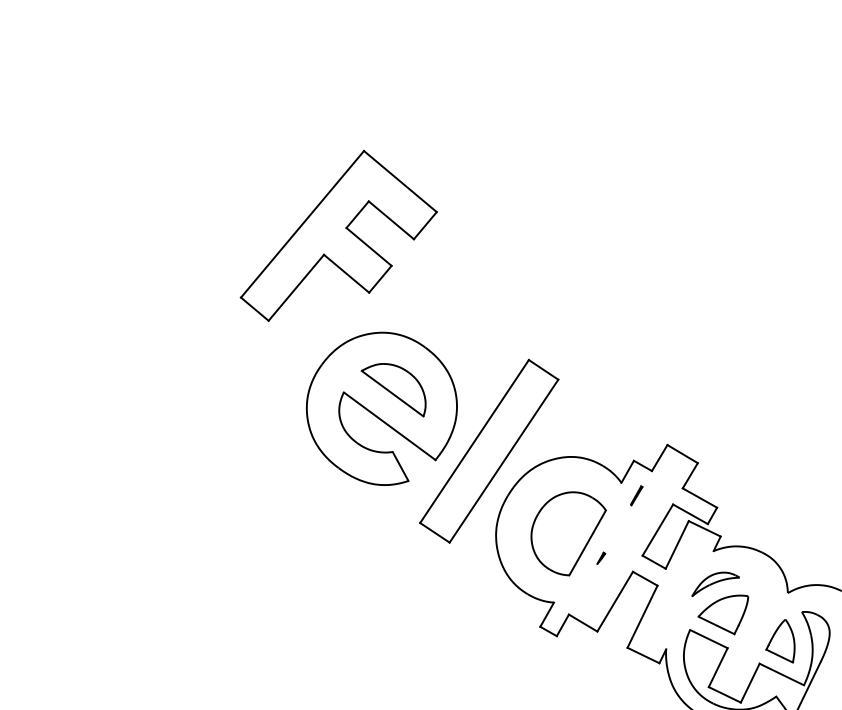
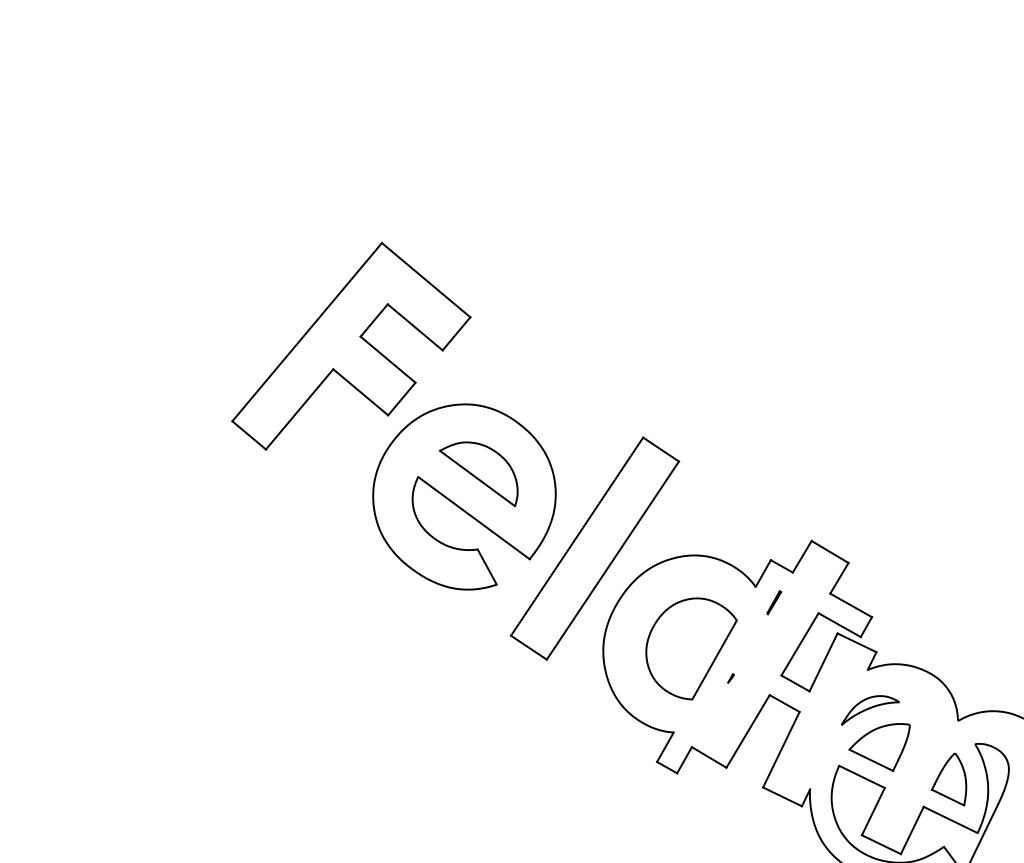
part: (338, 235) -> (350, 345), moved
part: (600, 557) -> (730, 677), size x0.62

